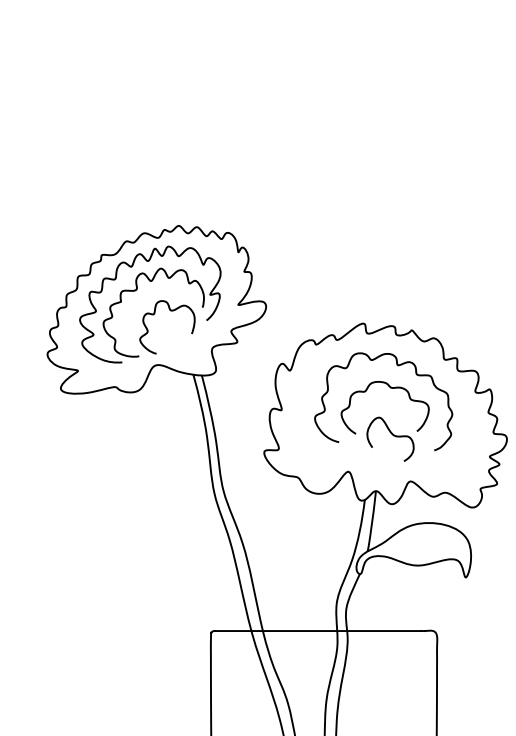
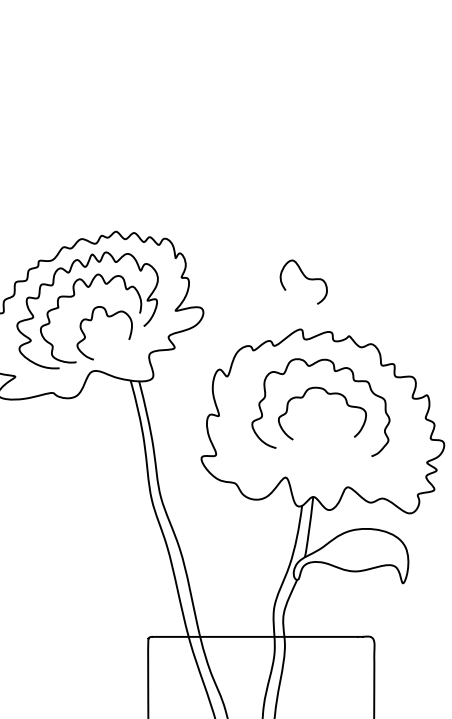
curve: (392, 435) -> (305, 278), moved

